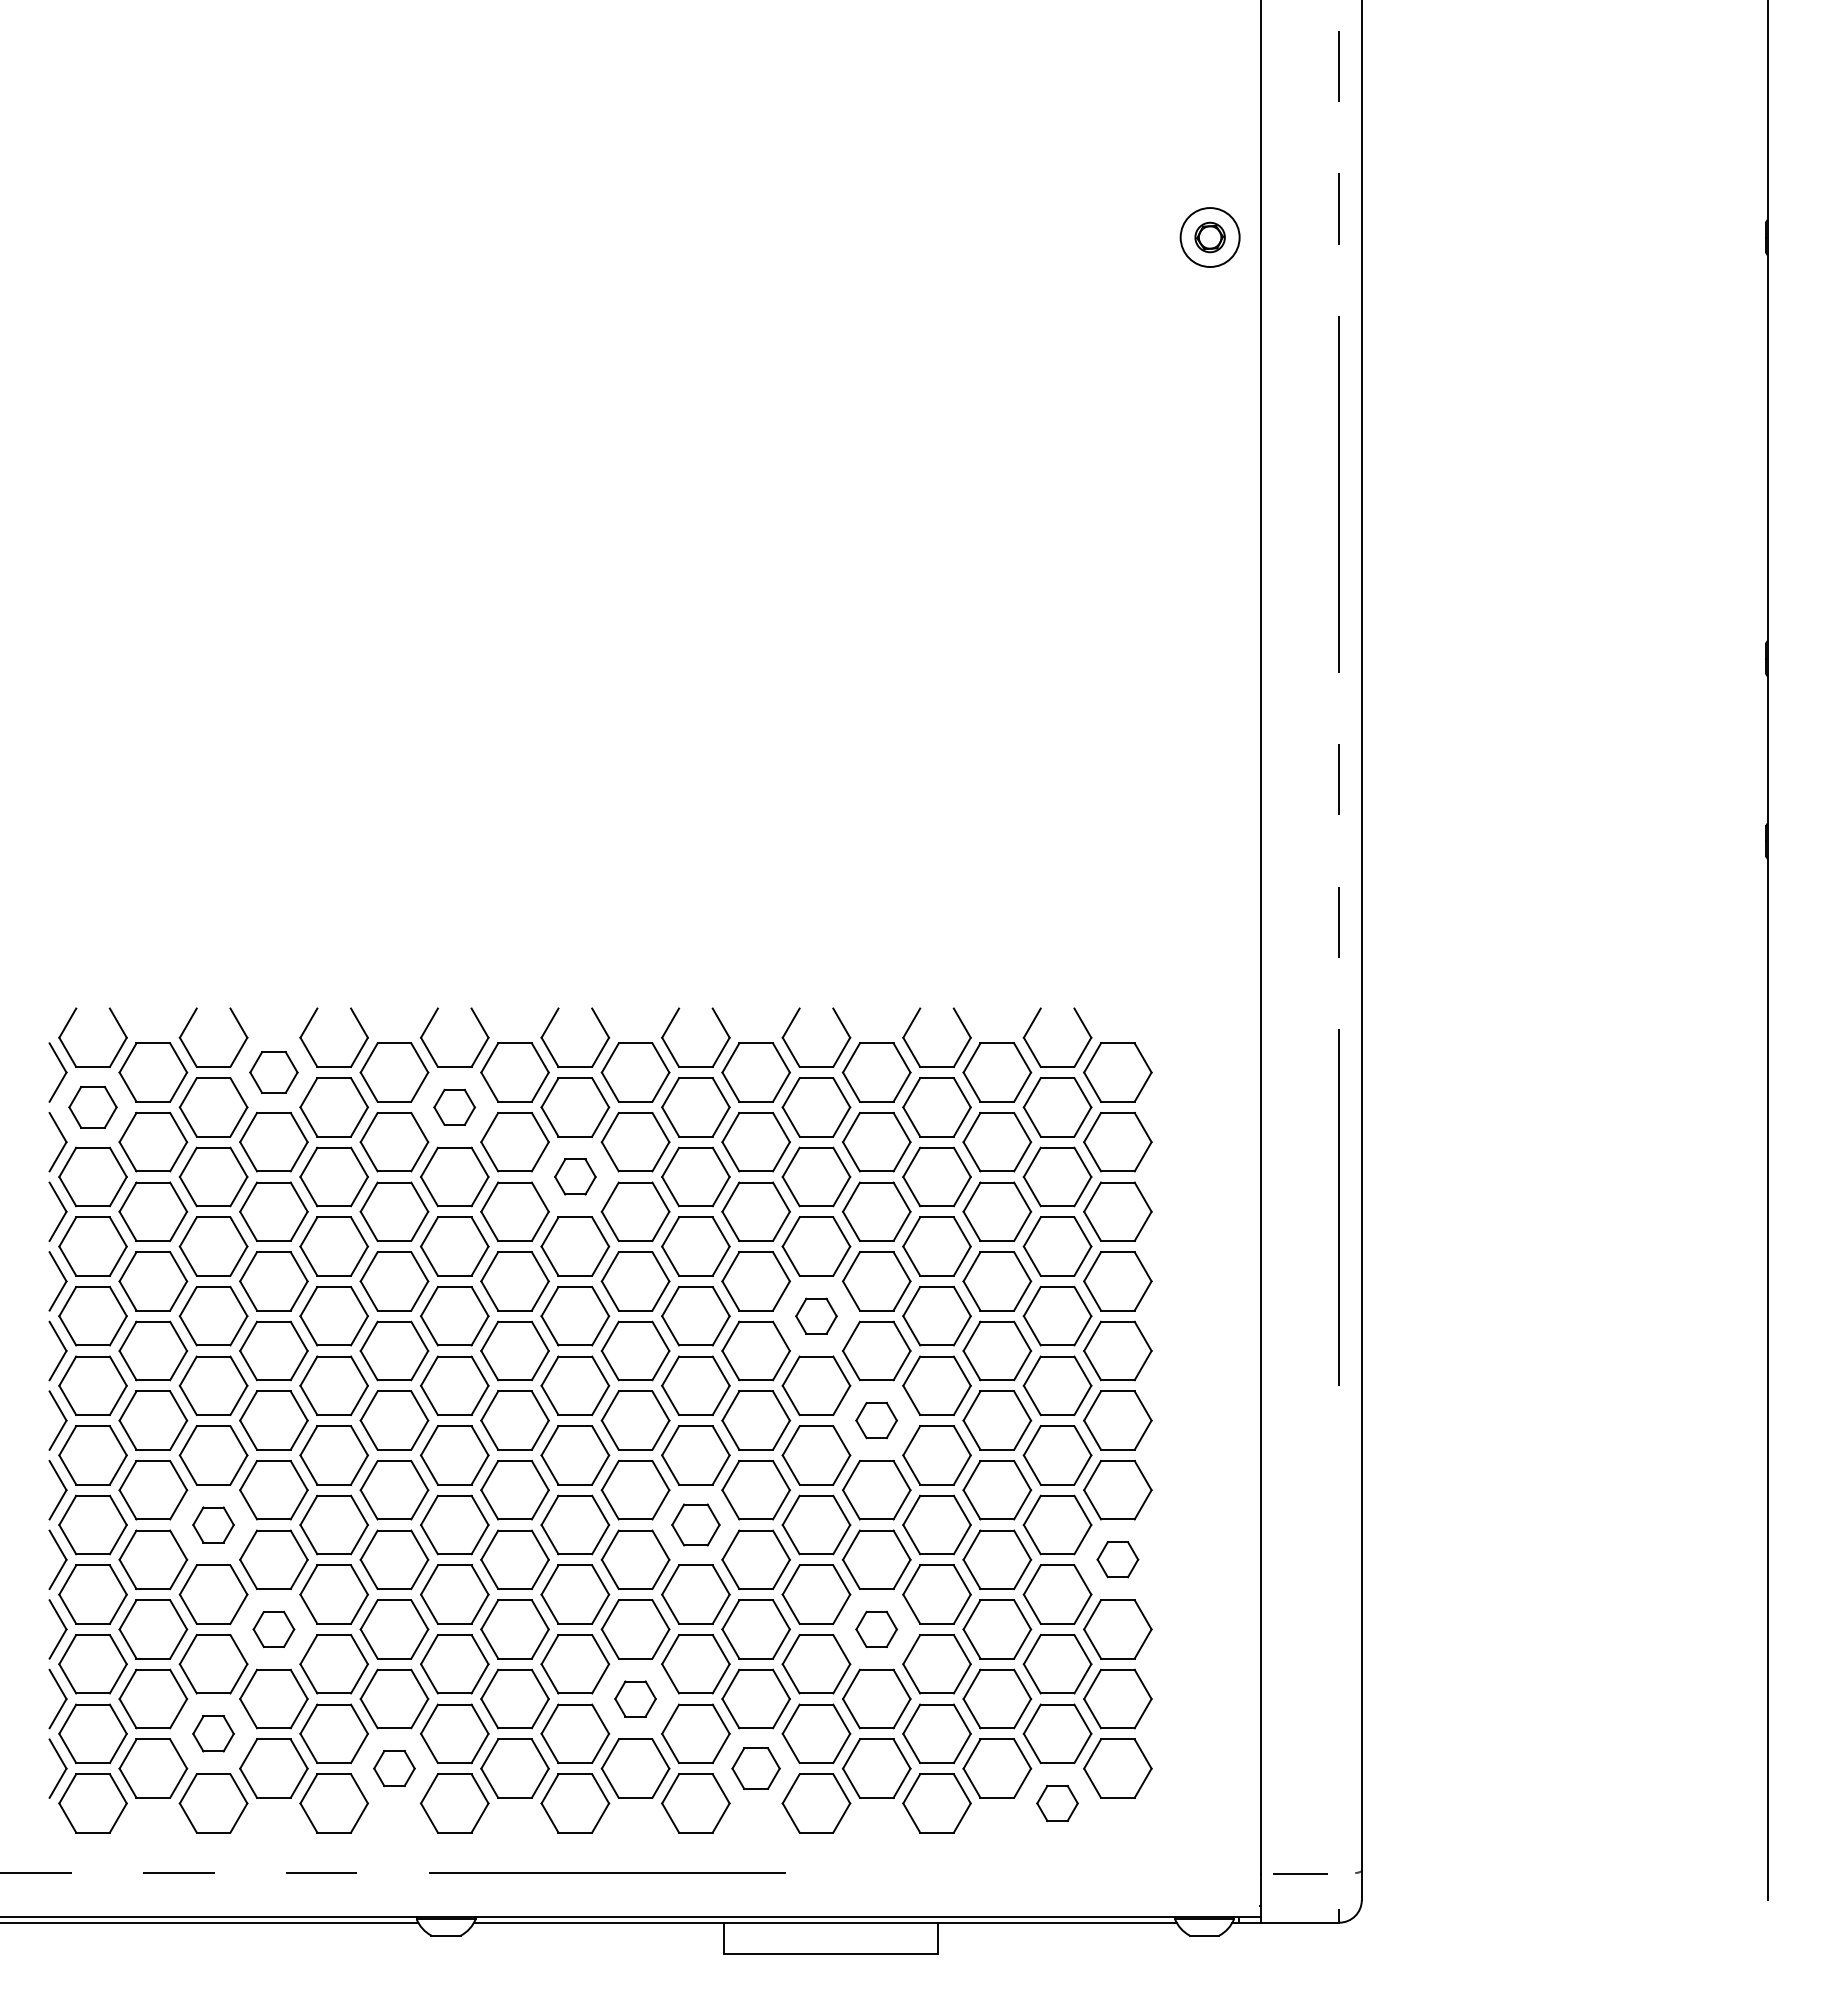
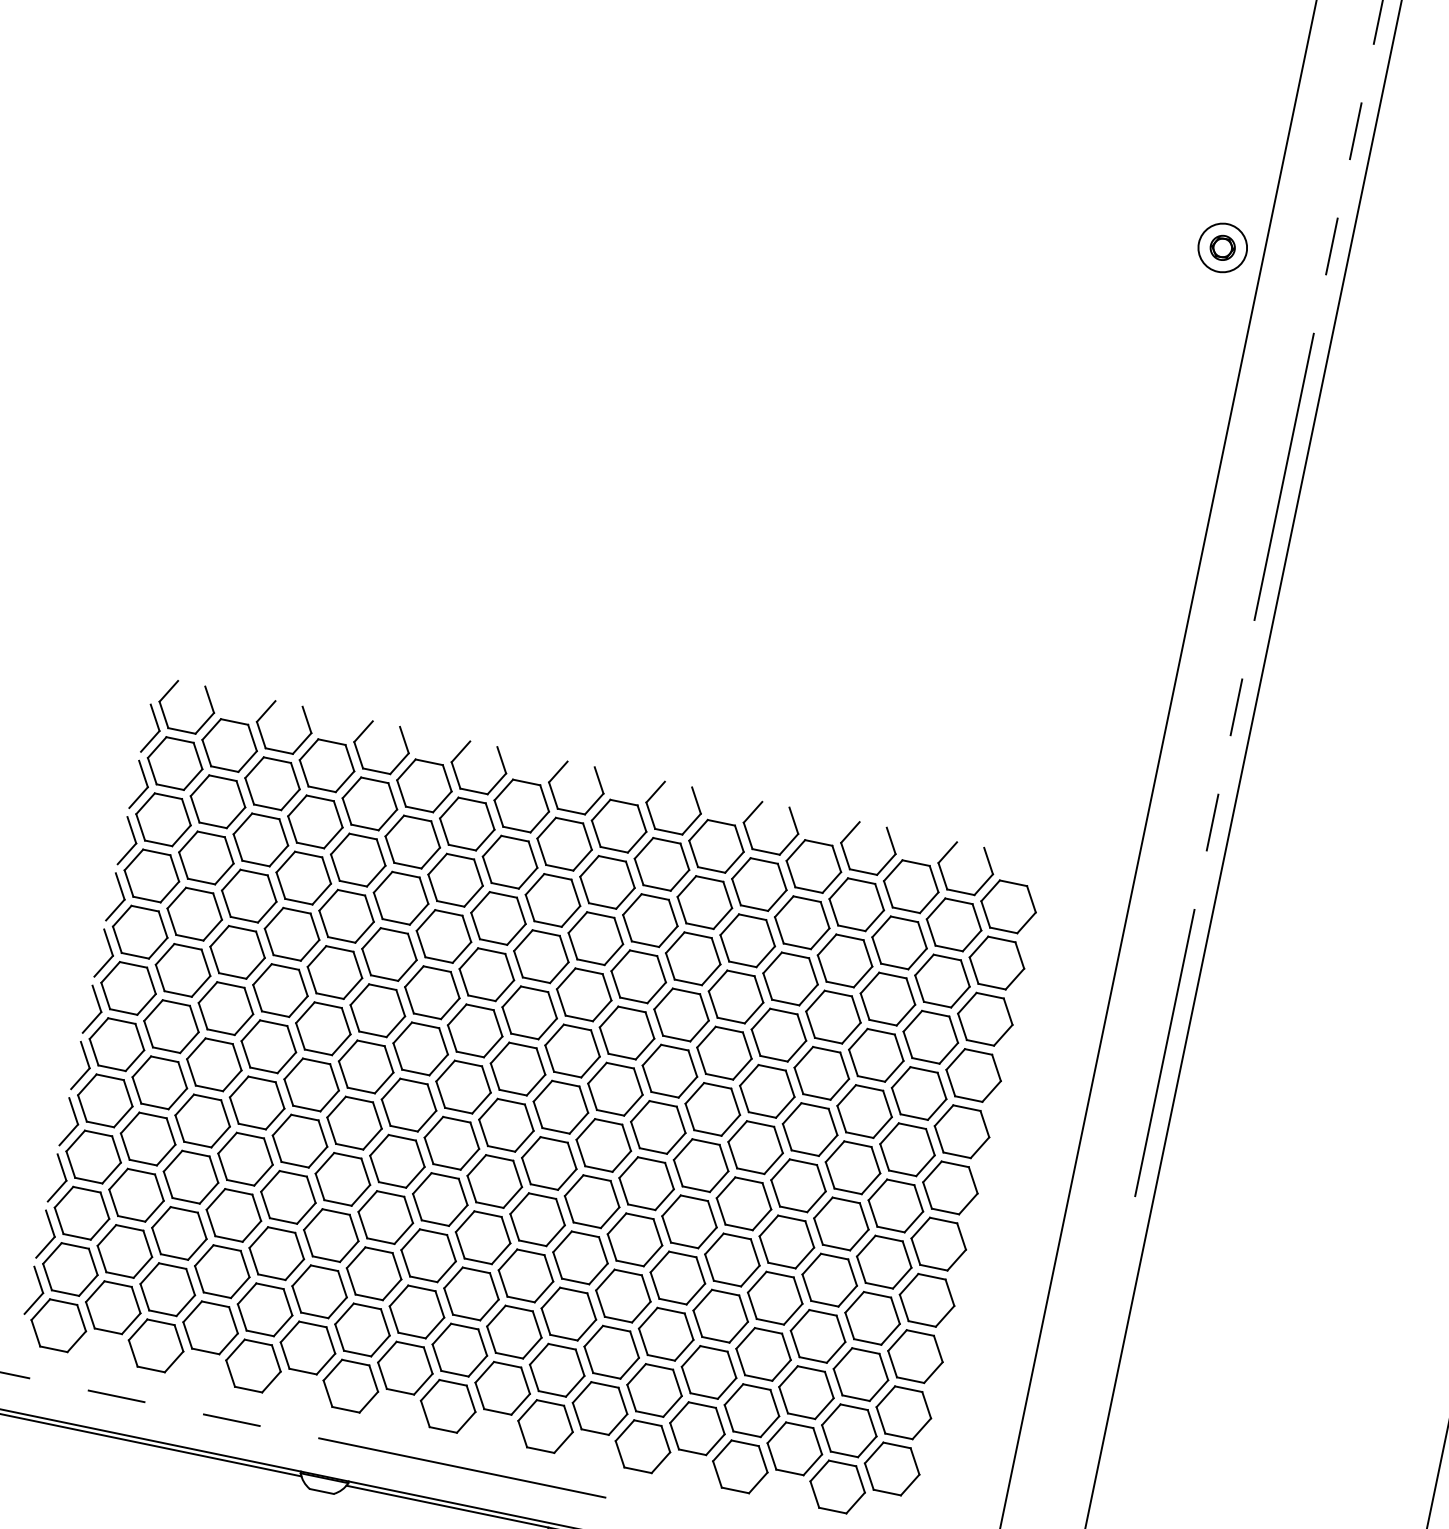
part: (273, 1072) -> (326, 765), size x1.43
part: (92, 1107) -> (174, 763), size x1.43
part: (454, 1107) -> (467, 824), size x1.67
part: (575, 1176) -> (553, 900), size x1.67
part: (816, 1316) -> (724, 1053), size x1.67
part: (876, 1420) -> (755, 1147), size x1.67
part: (213, 1524) -> (202, 1120), size x1.67
part: (695, 1524) -> (591, 1201), size x1.43
part: (1117, 1559) -> (926, 1300), size x1.67
part: (273, 1629) -> (233, 1215), size x1.67
part: (876, 1629) -> (720, 1316), size x1.67
part: (635, 1698) -> (514, 1331), size x1.67
part: (213, 1733) -> (167, 1289), size x1.67
part: (394, 1768) -> (308, 1347), size x1.67
part: (755, 1768) -> (599, 1408), size x1.43
part: (1057, 1803) -> (837, 1487), size x1.67

